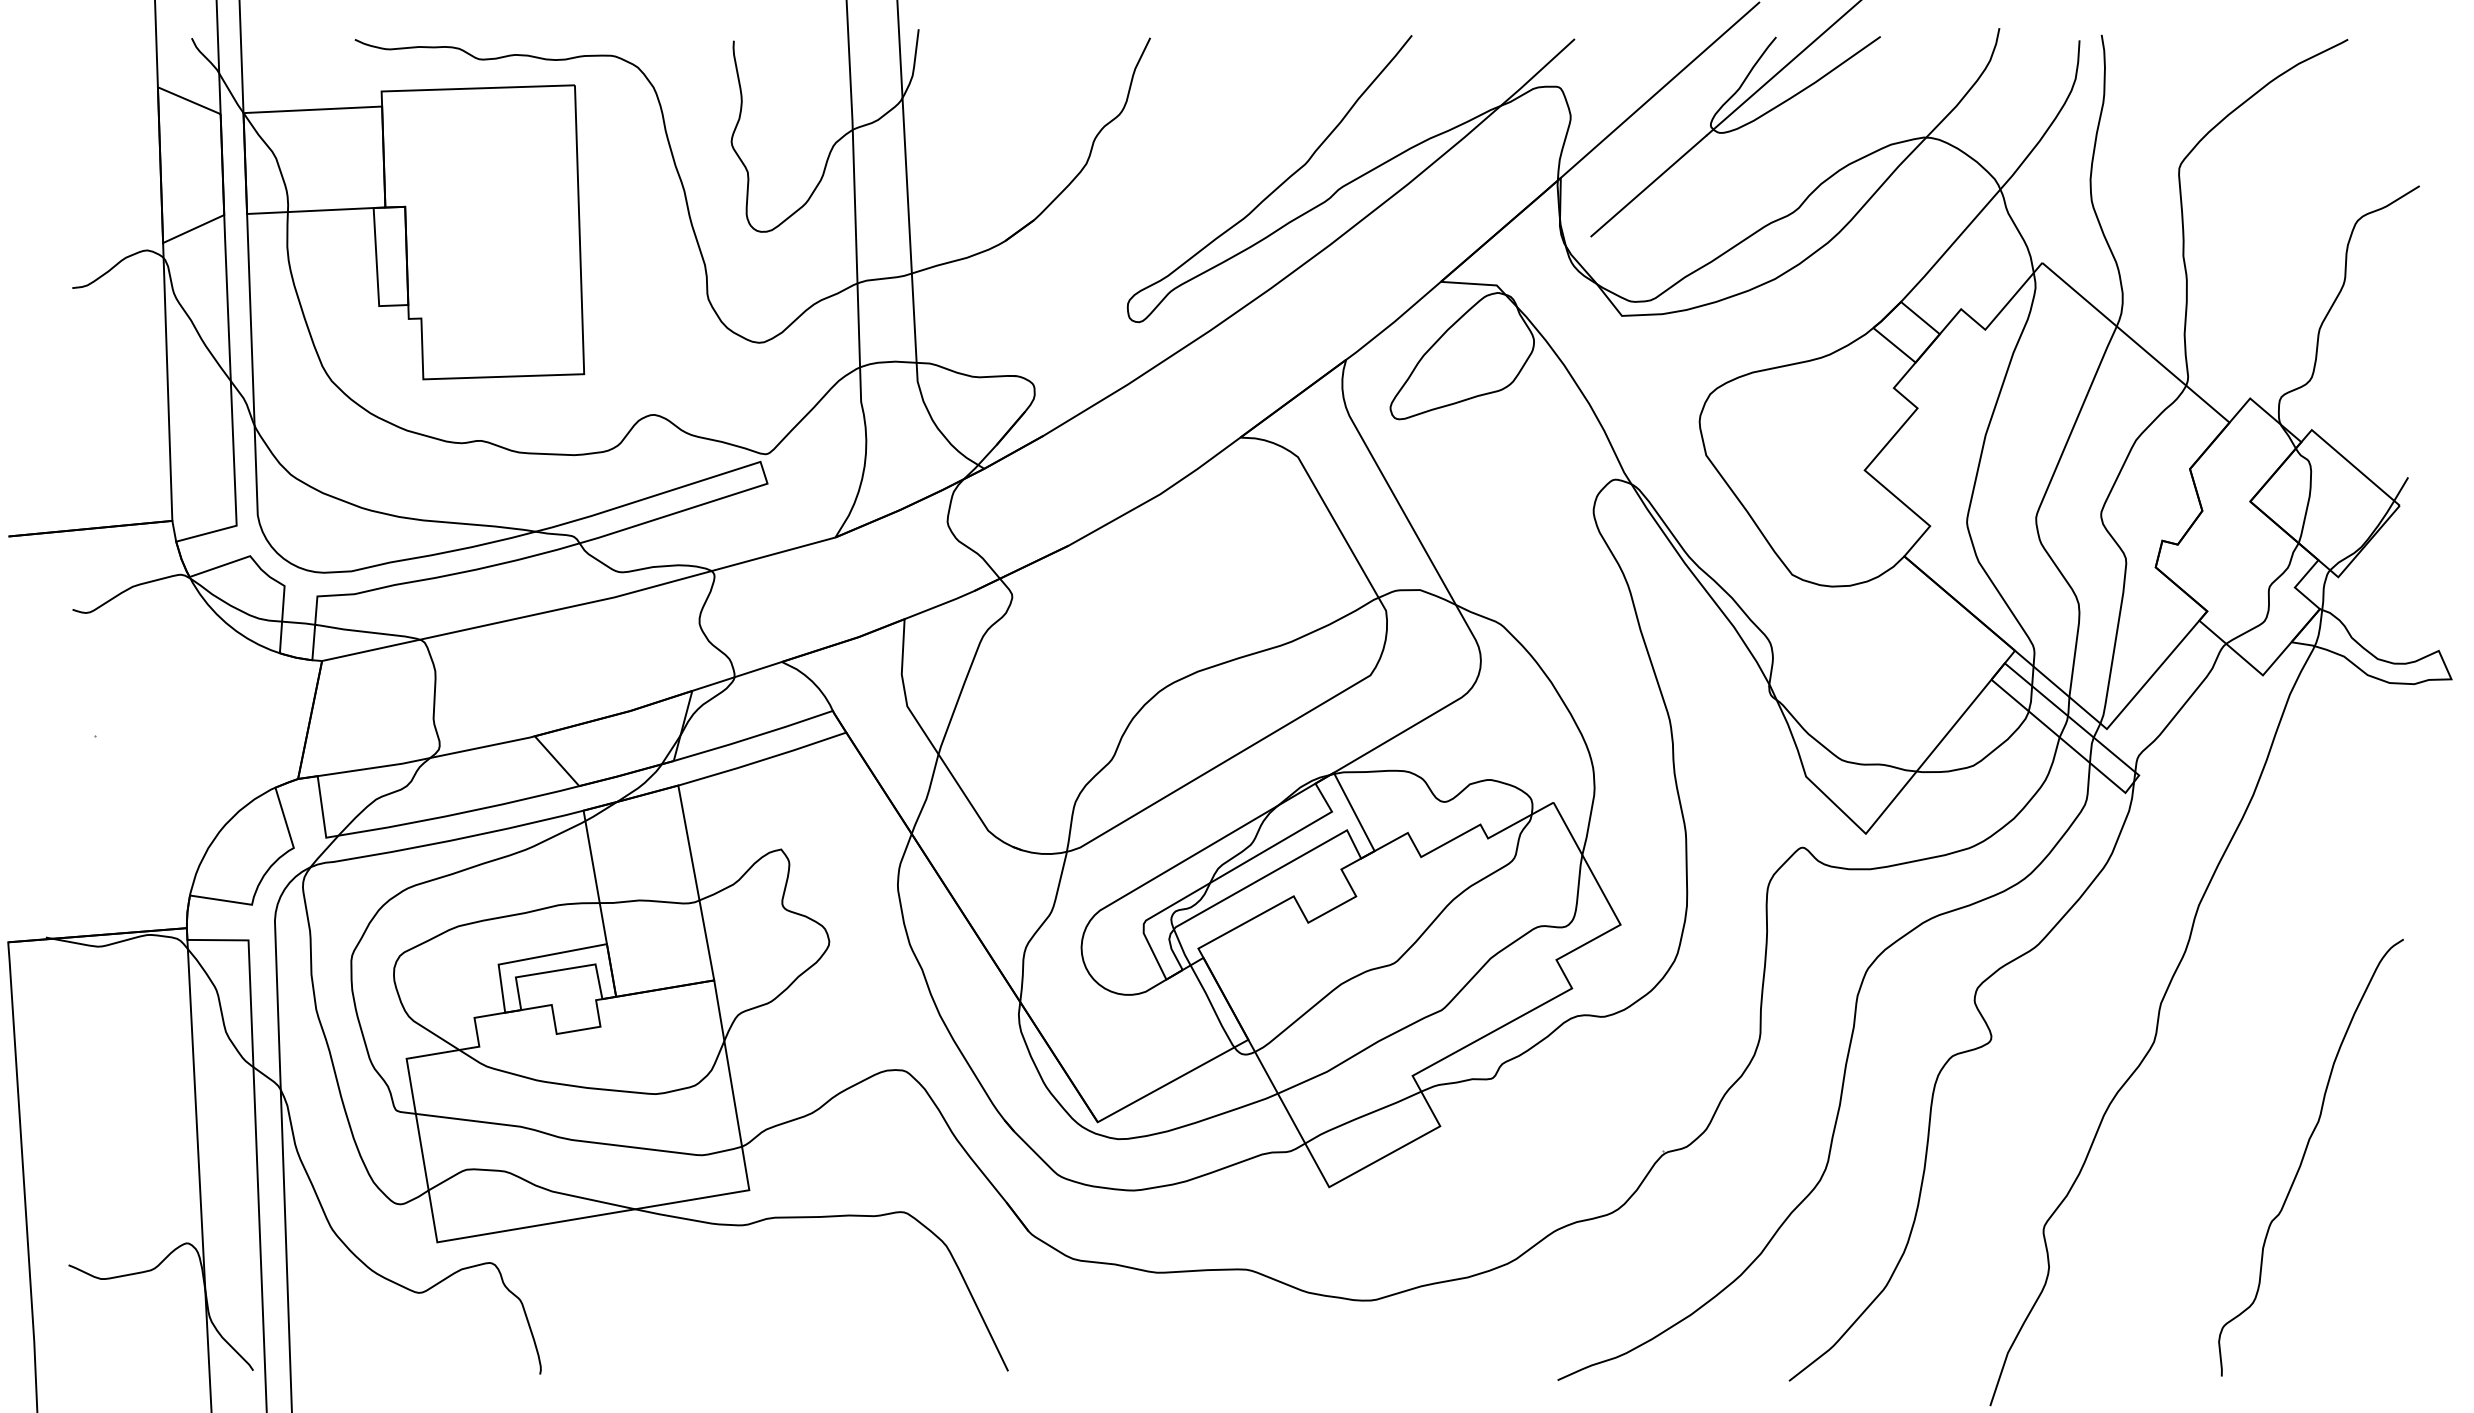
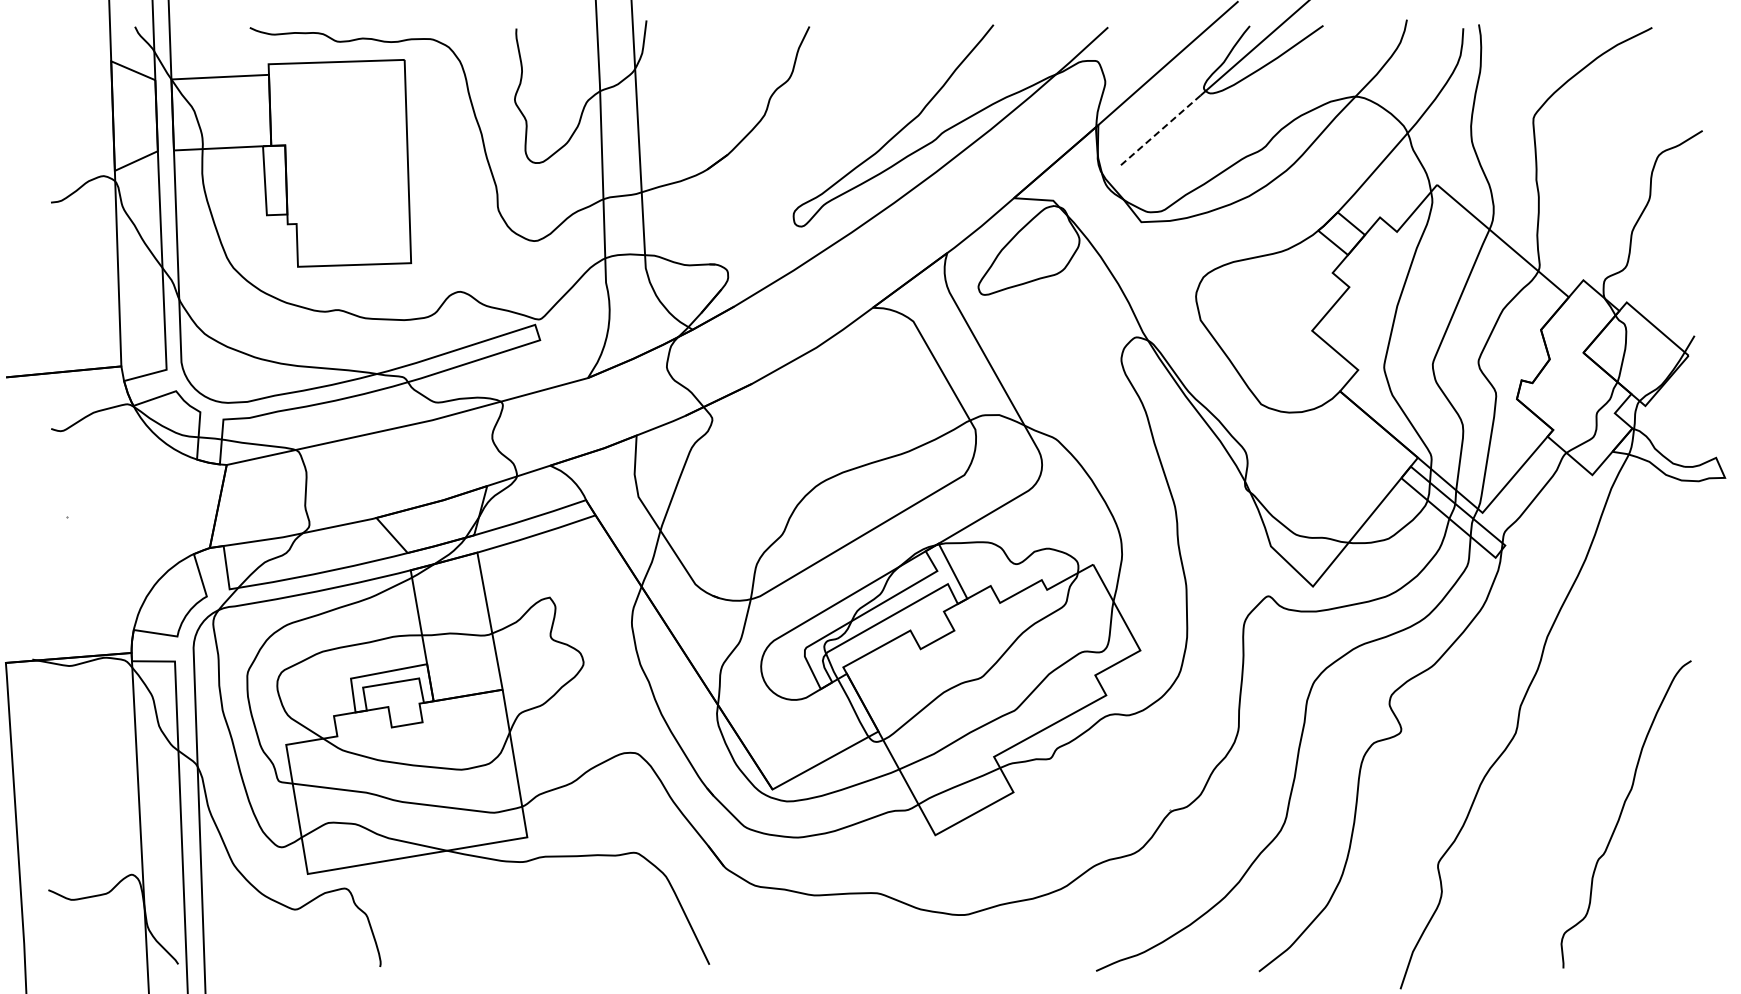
line: (1649, 185) -> (1160, 130), solid -> dashed

